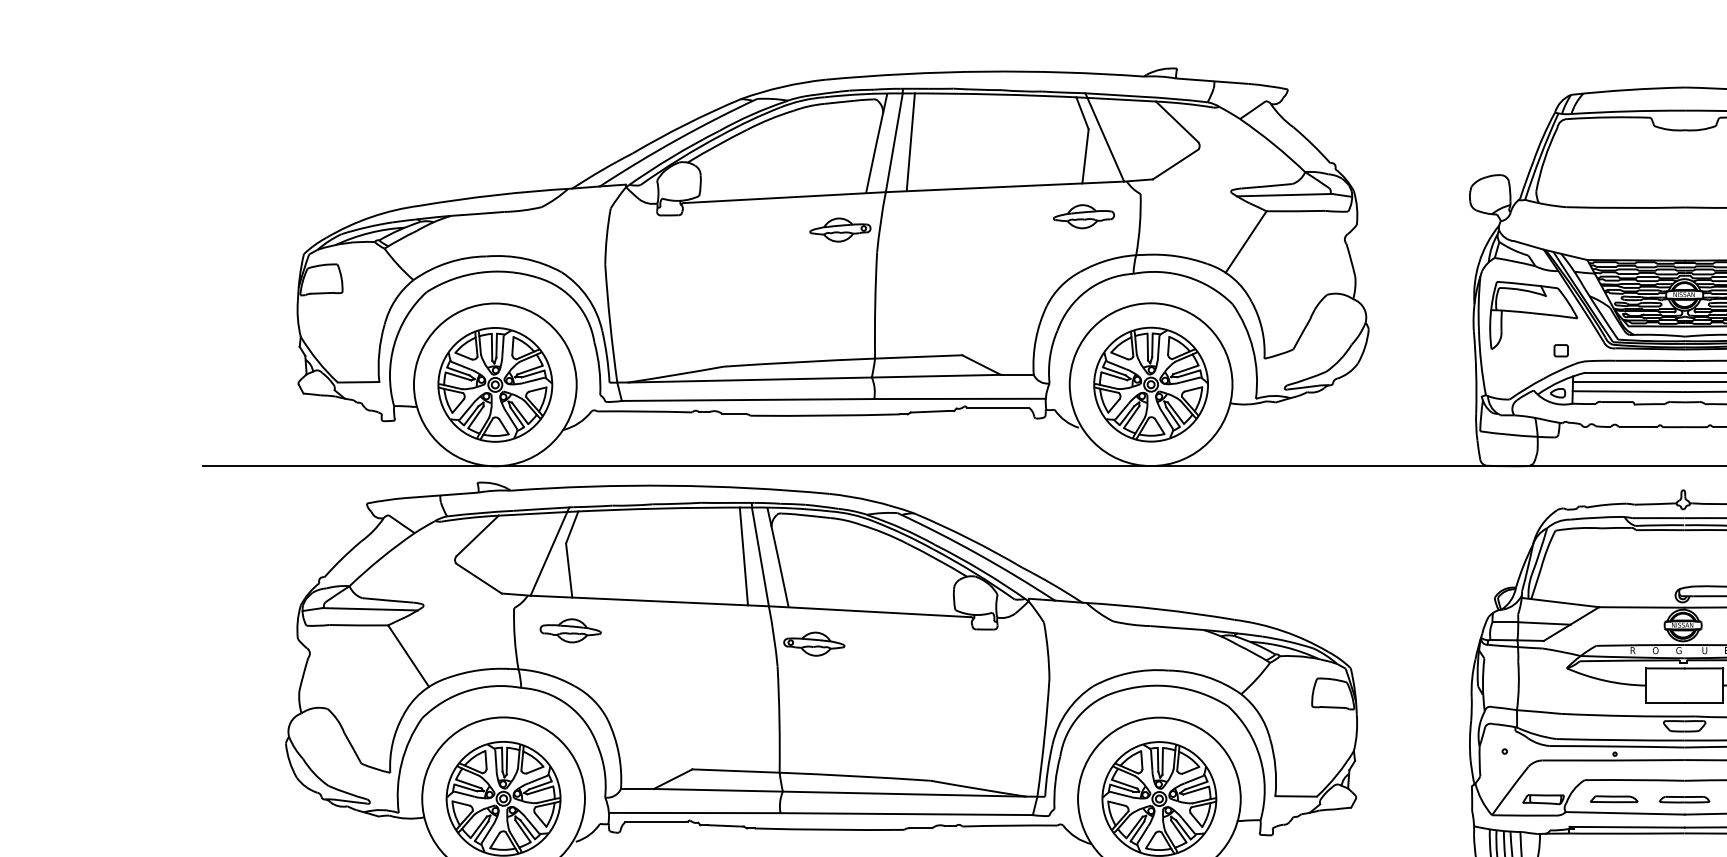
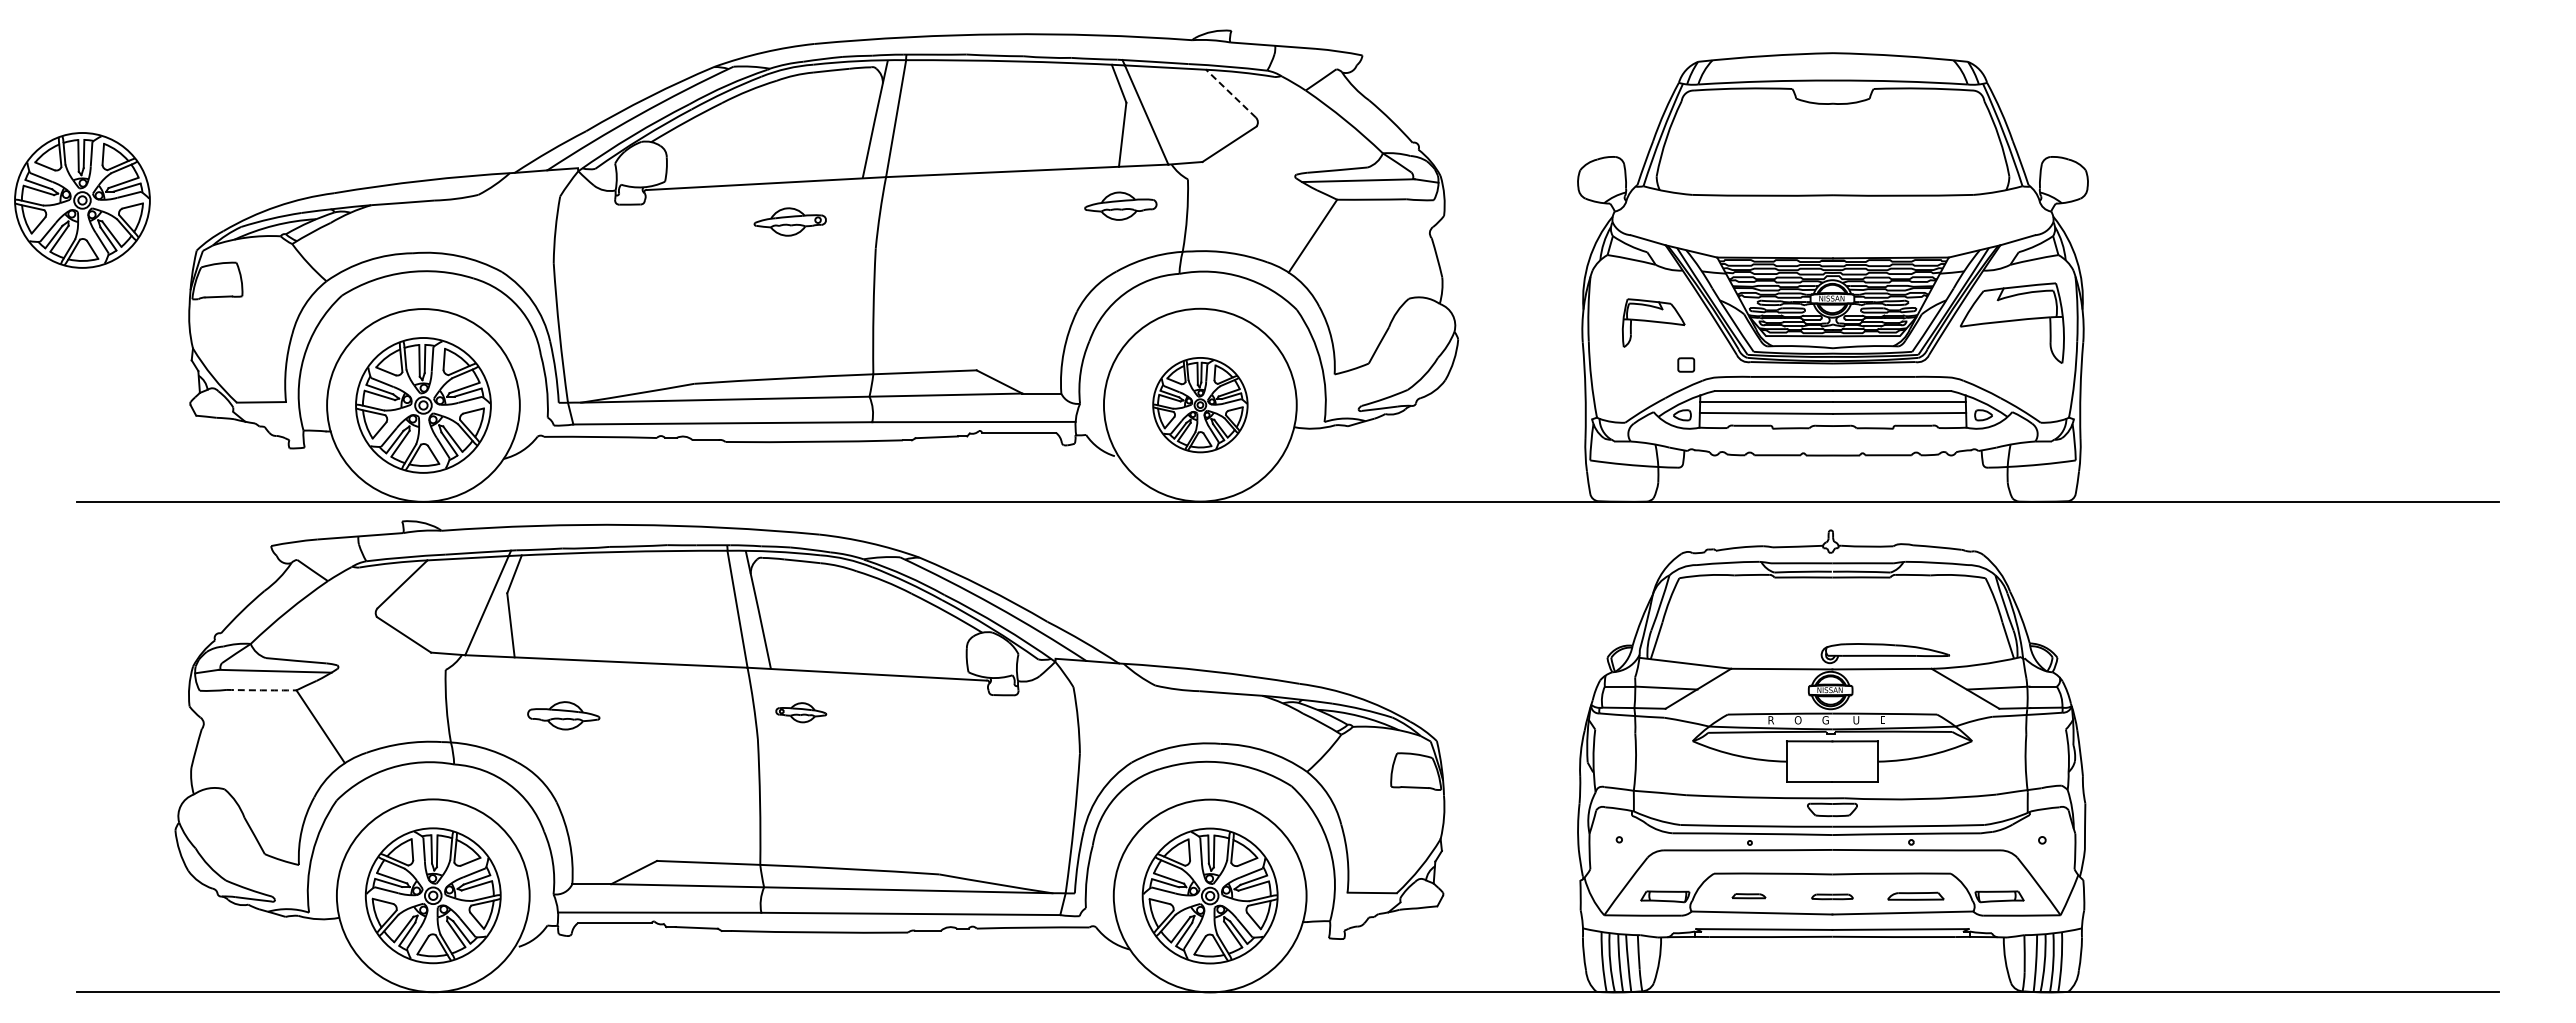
line: (1177, 121) -> (1231, 93), solid -> dashed
line: (910, 141) -> (915, 117), removed
part: (207, 211) -> (82, 200), added
part: (839, 229) -> (789, 221), moved
part: (1533, 314) -> (1653, 322), size x0.6
part: (1151, 384) -> (1200, 404), size x0.7
line: (743, 556) -> (717, 608), removed
arc: (358, 625) -> (261, 690), solid -> dashed
part: (570, 630) -> (563, 715), moved
part: (813, 644) -> (800, 712), size x0.7
part: (1613, 798) -> (1748, 895), size x0.6
part: (1684, 799) -> (1832, 896), size x0.7

